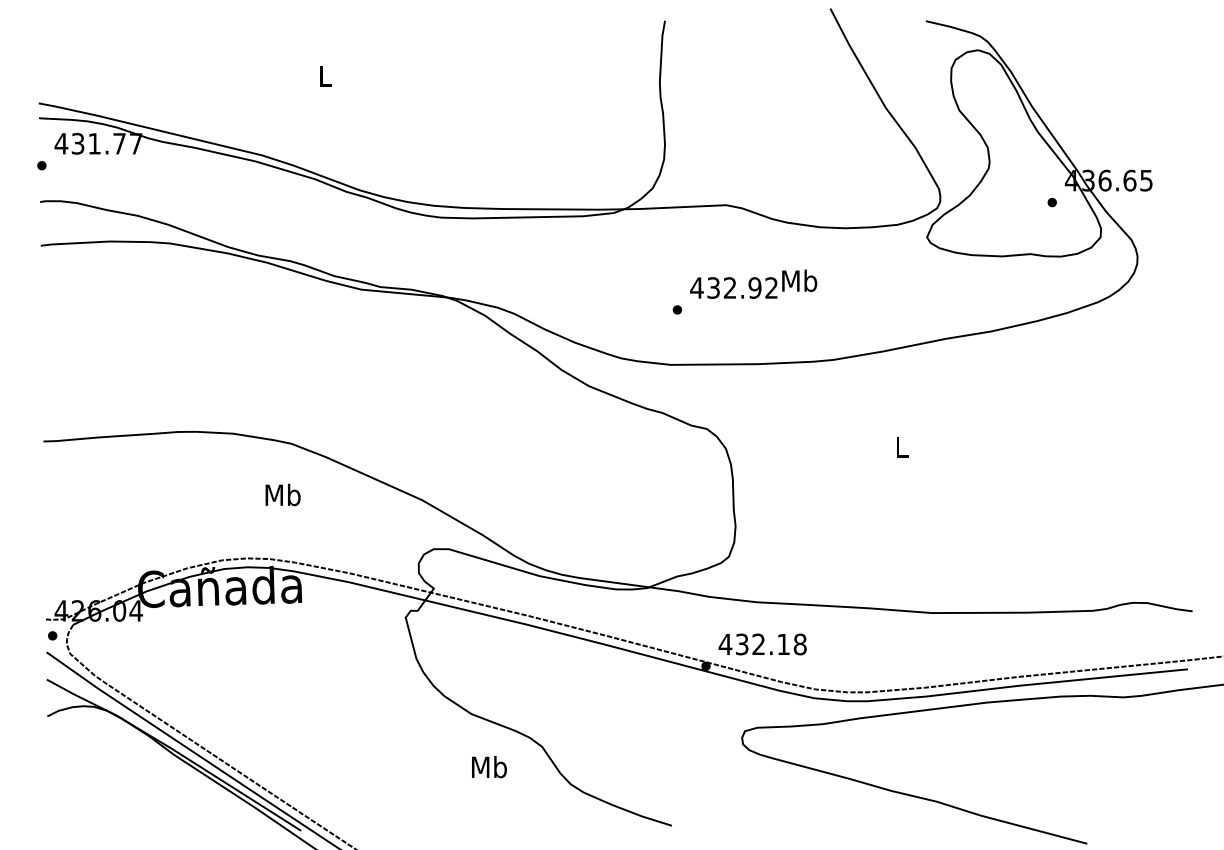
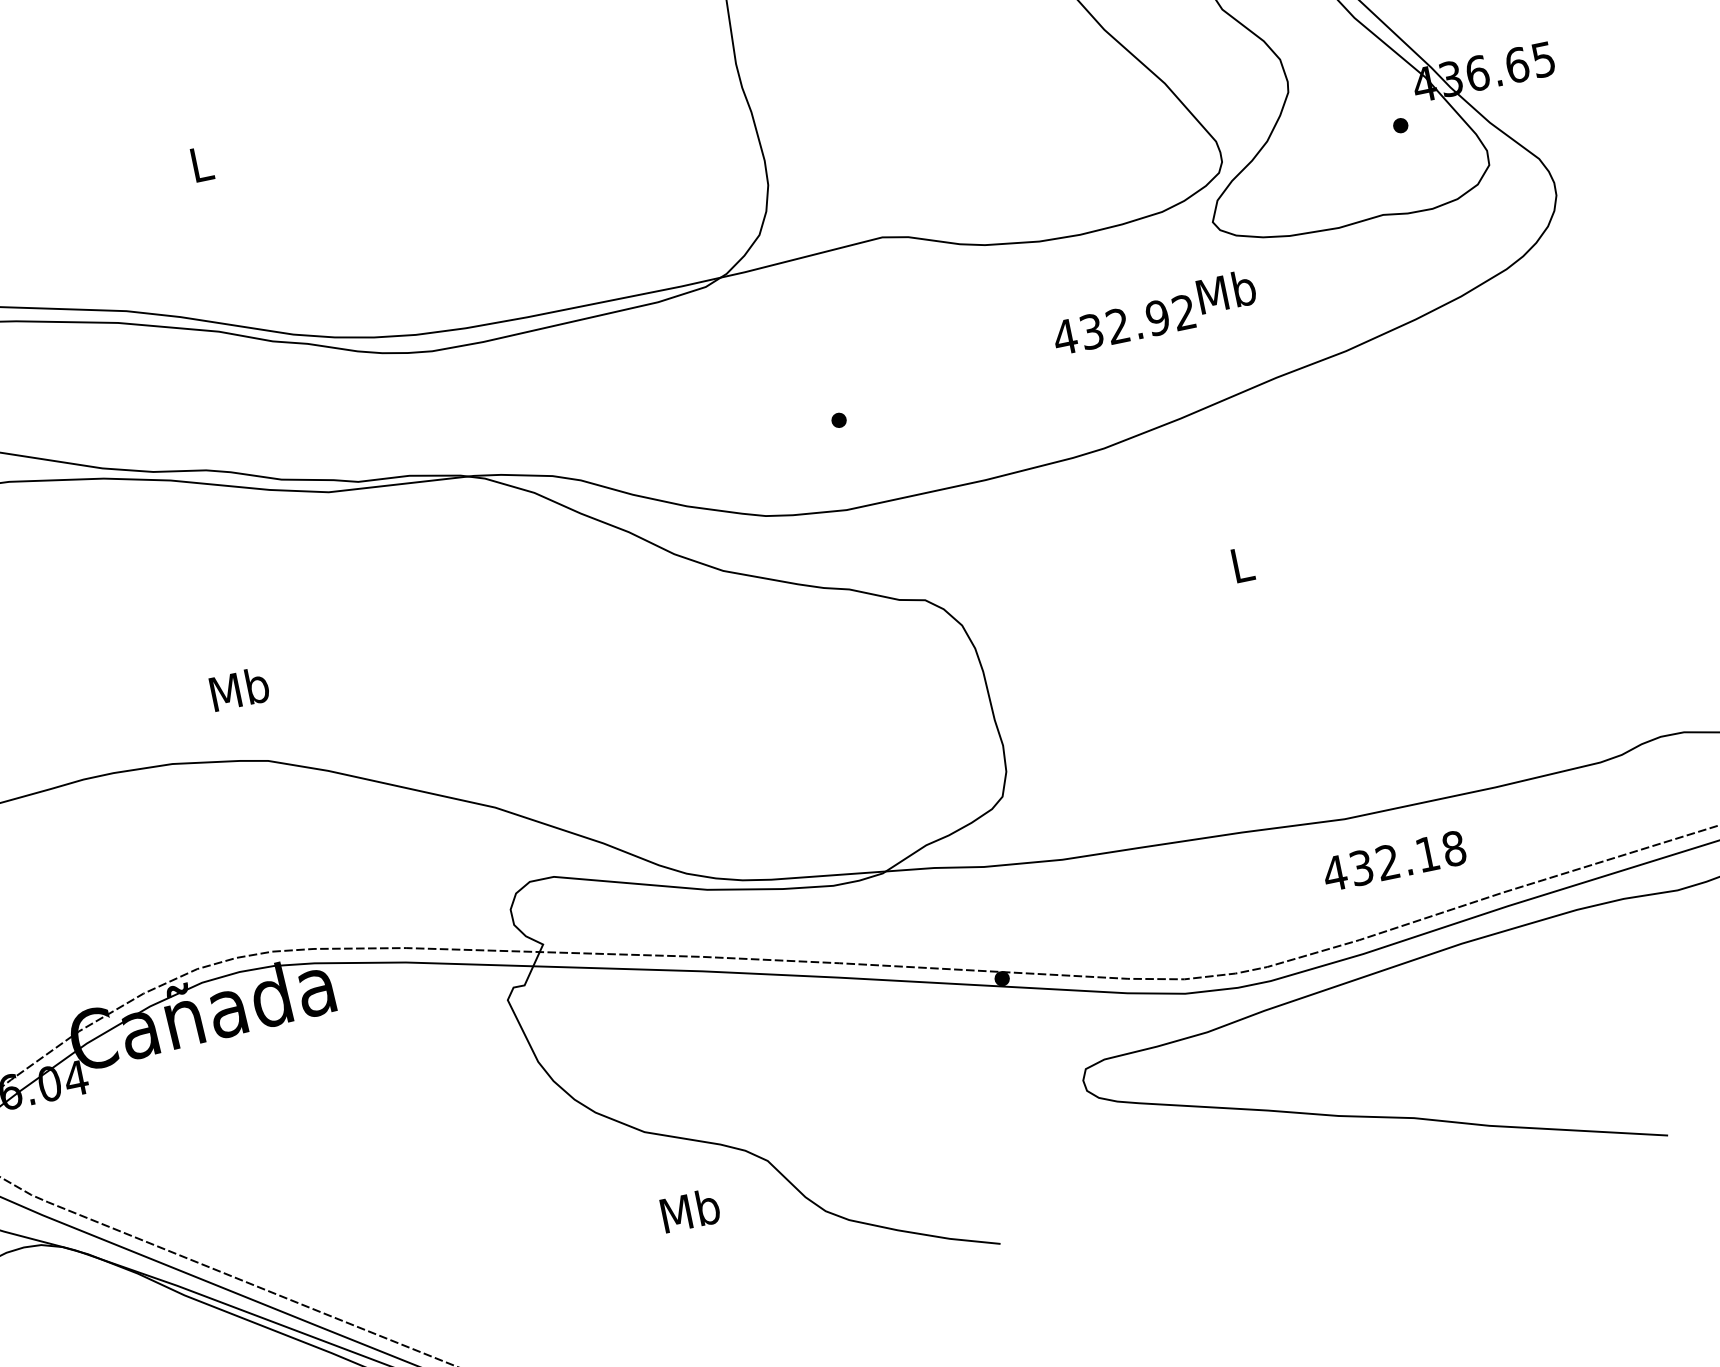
text: (753, 283) -> (1153, 311), moved
text: (282, 494) -> (238, 688), moved
text: (762, 644) -> (1394, 861), moved

